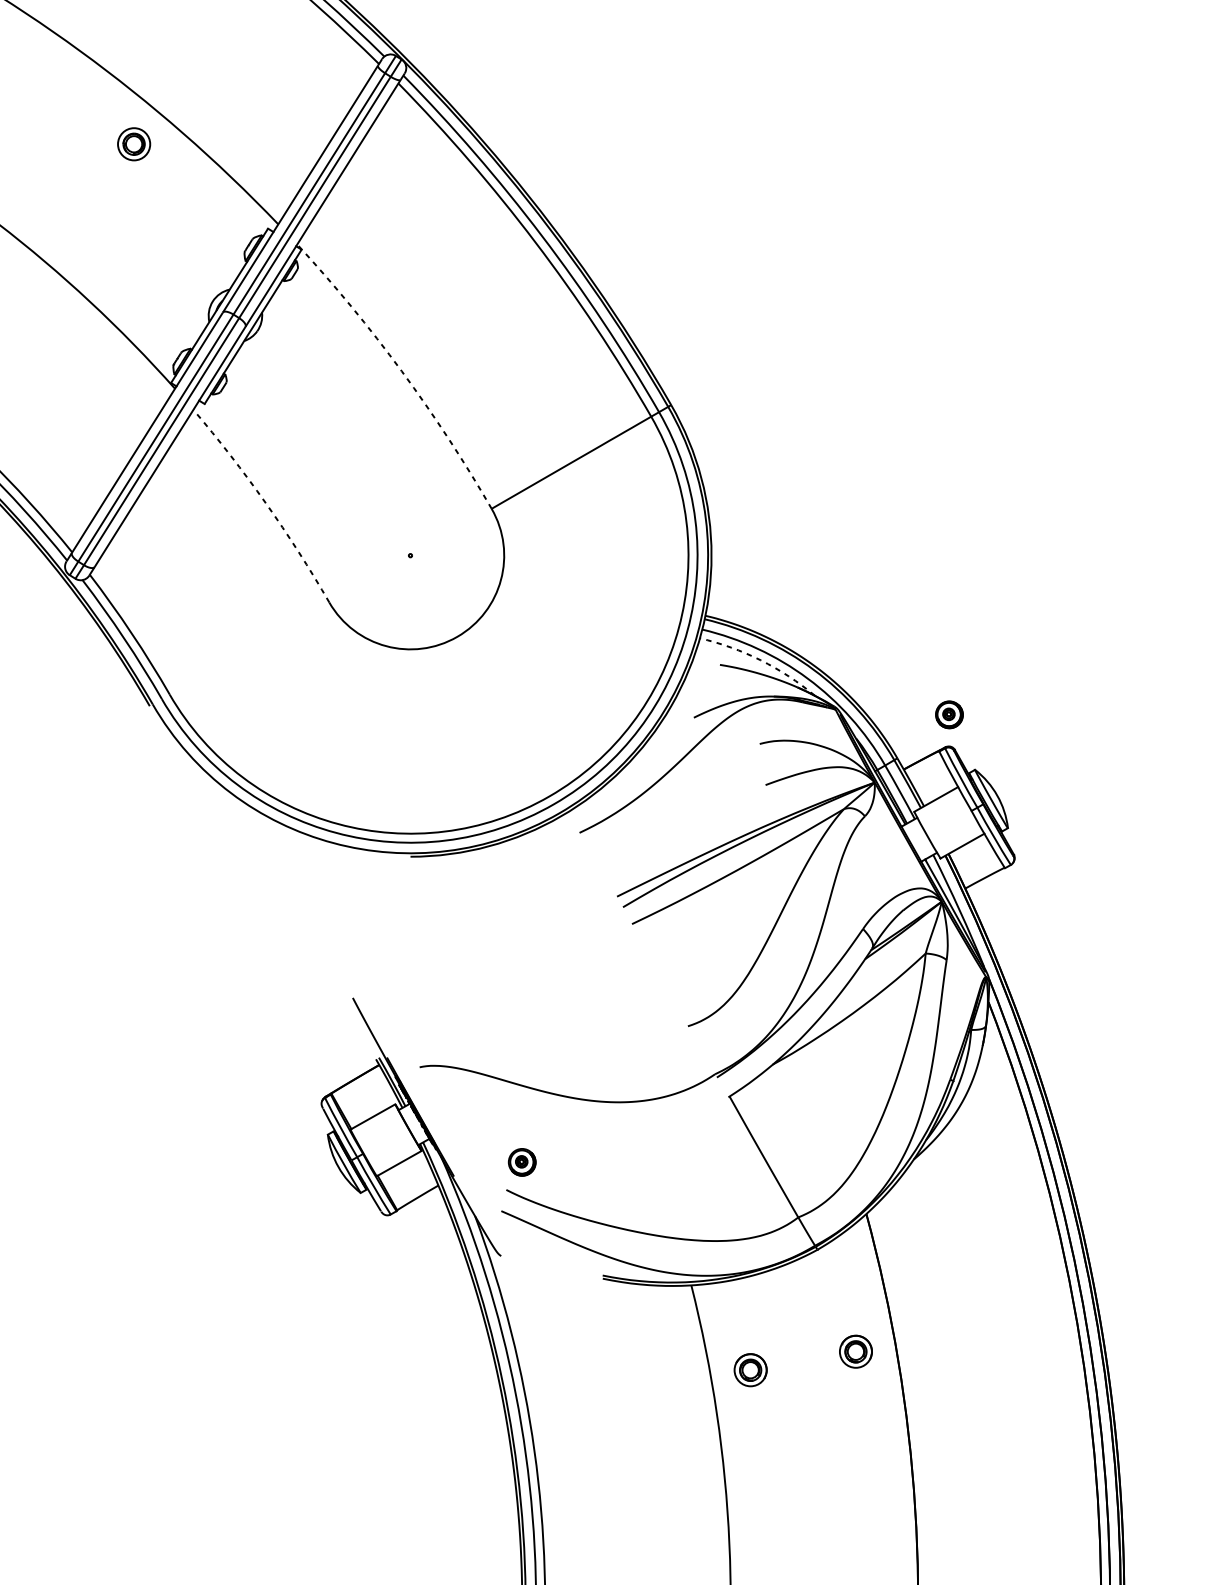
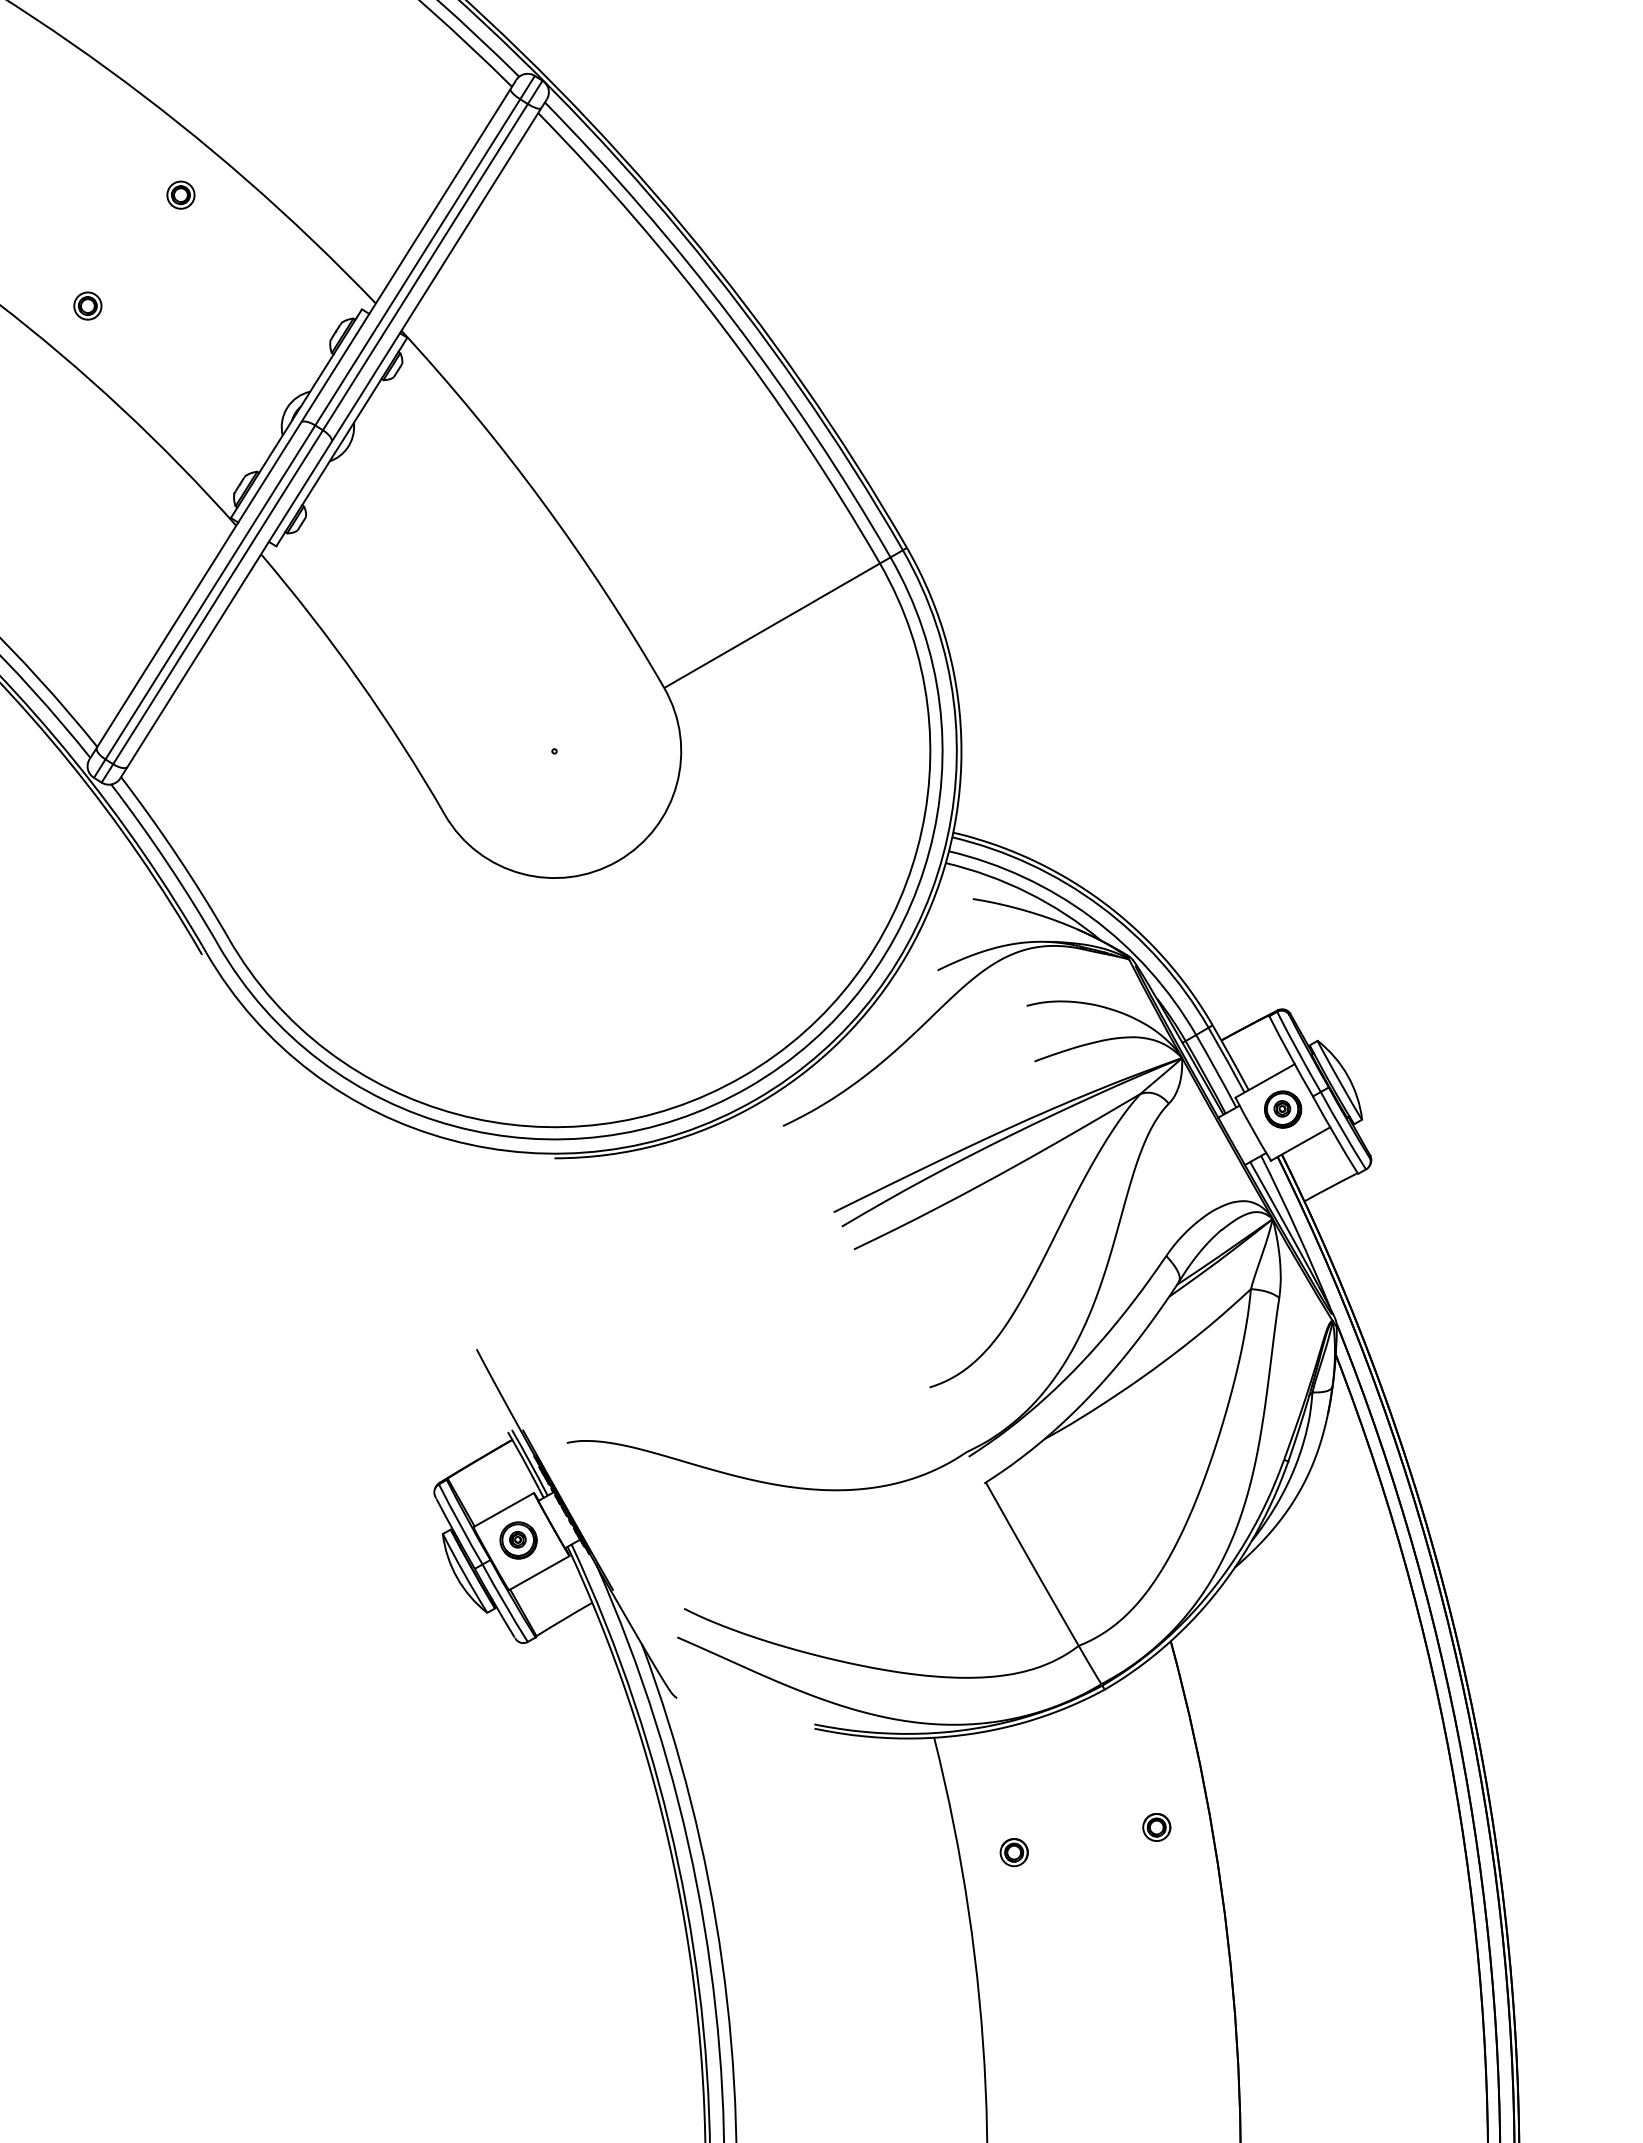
part: (133, 143) -> (180, 194), size x0.62
part: (64, 225) -> (87, 305), added
arc: (401, 371) -> (542, 502), dashed -> solid
arc: (265, 503) -> (358, 680), dashed -> solid
arc: (761, 660) -> (1028, 892), dashed -> solid
part: (949, 714) -> (1283, 1109), moved
part: (522, 1162) -> (518, 1540), moved
part: (855, 1351) -> (1156, 1827), size x0.62
part: (750, 1370) -> (1013, 1852), size x0.62

